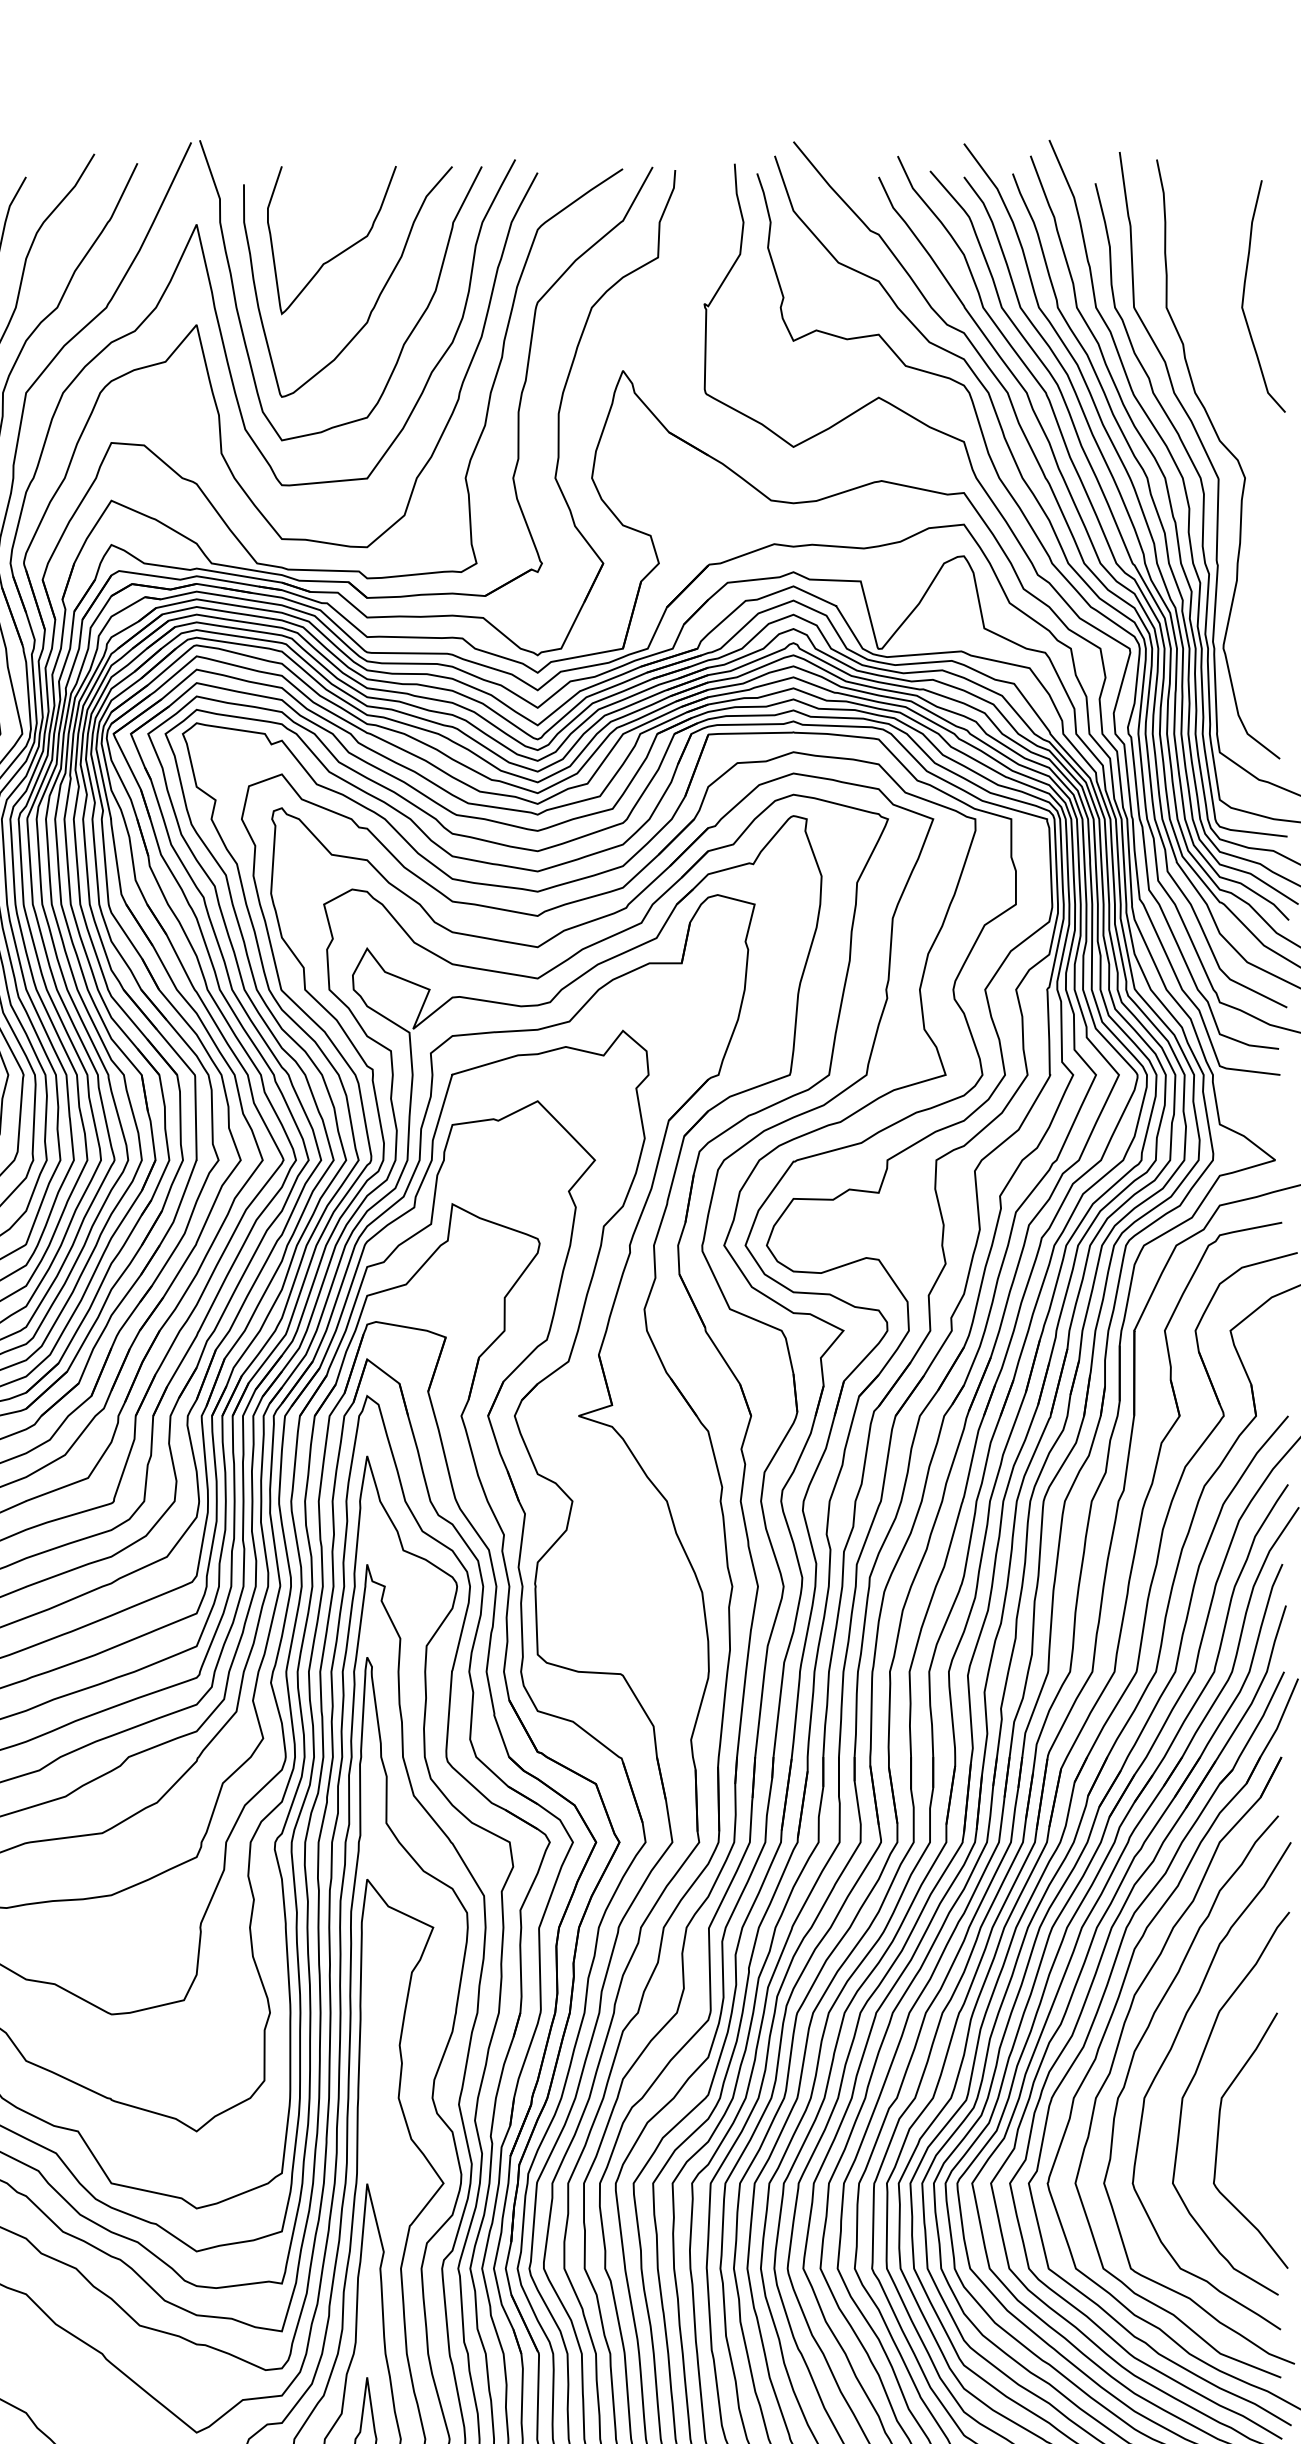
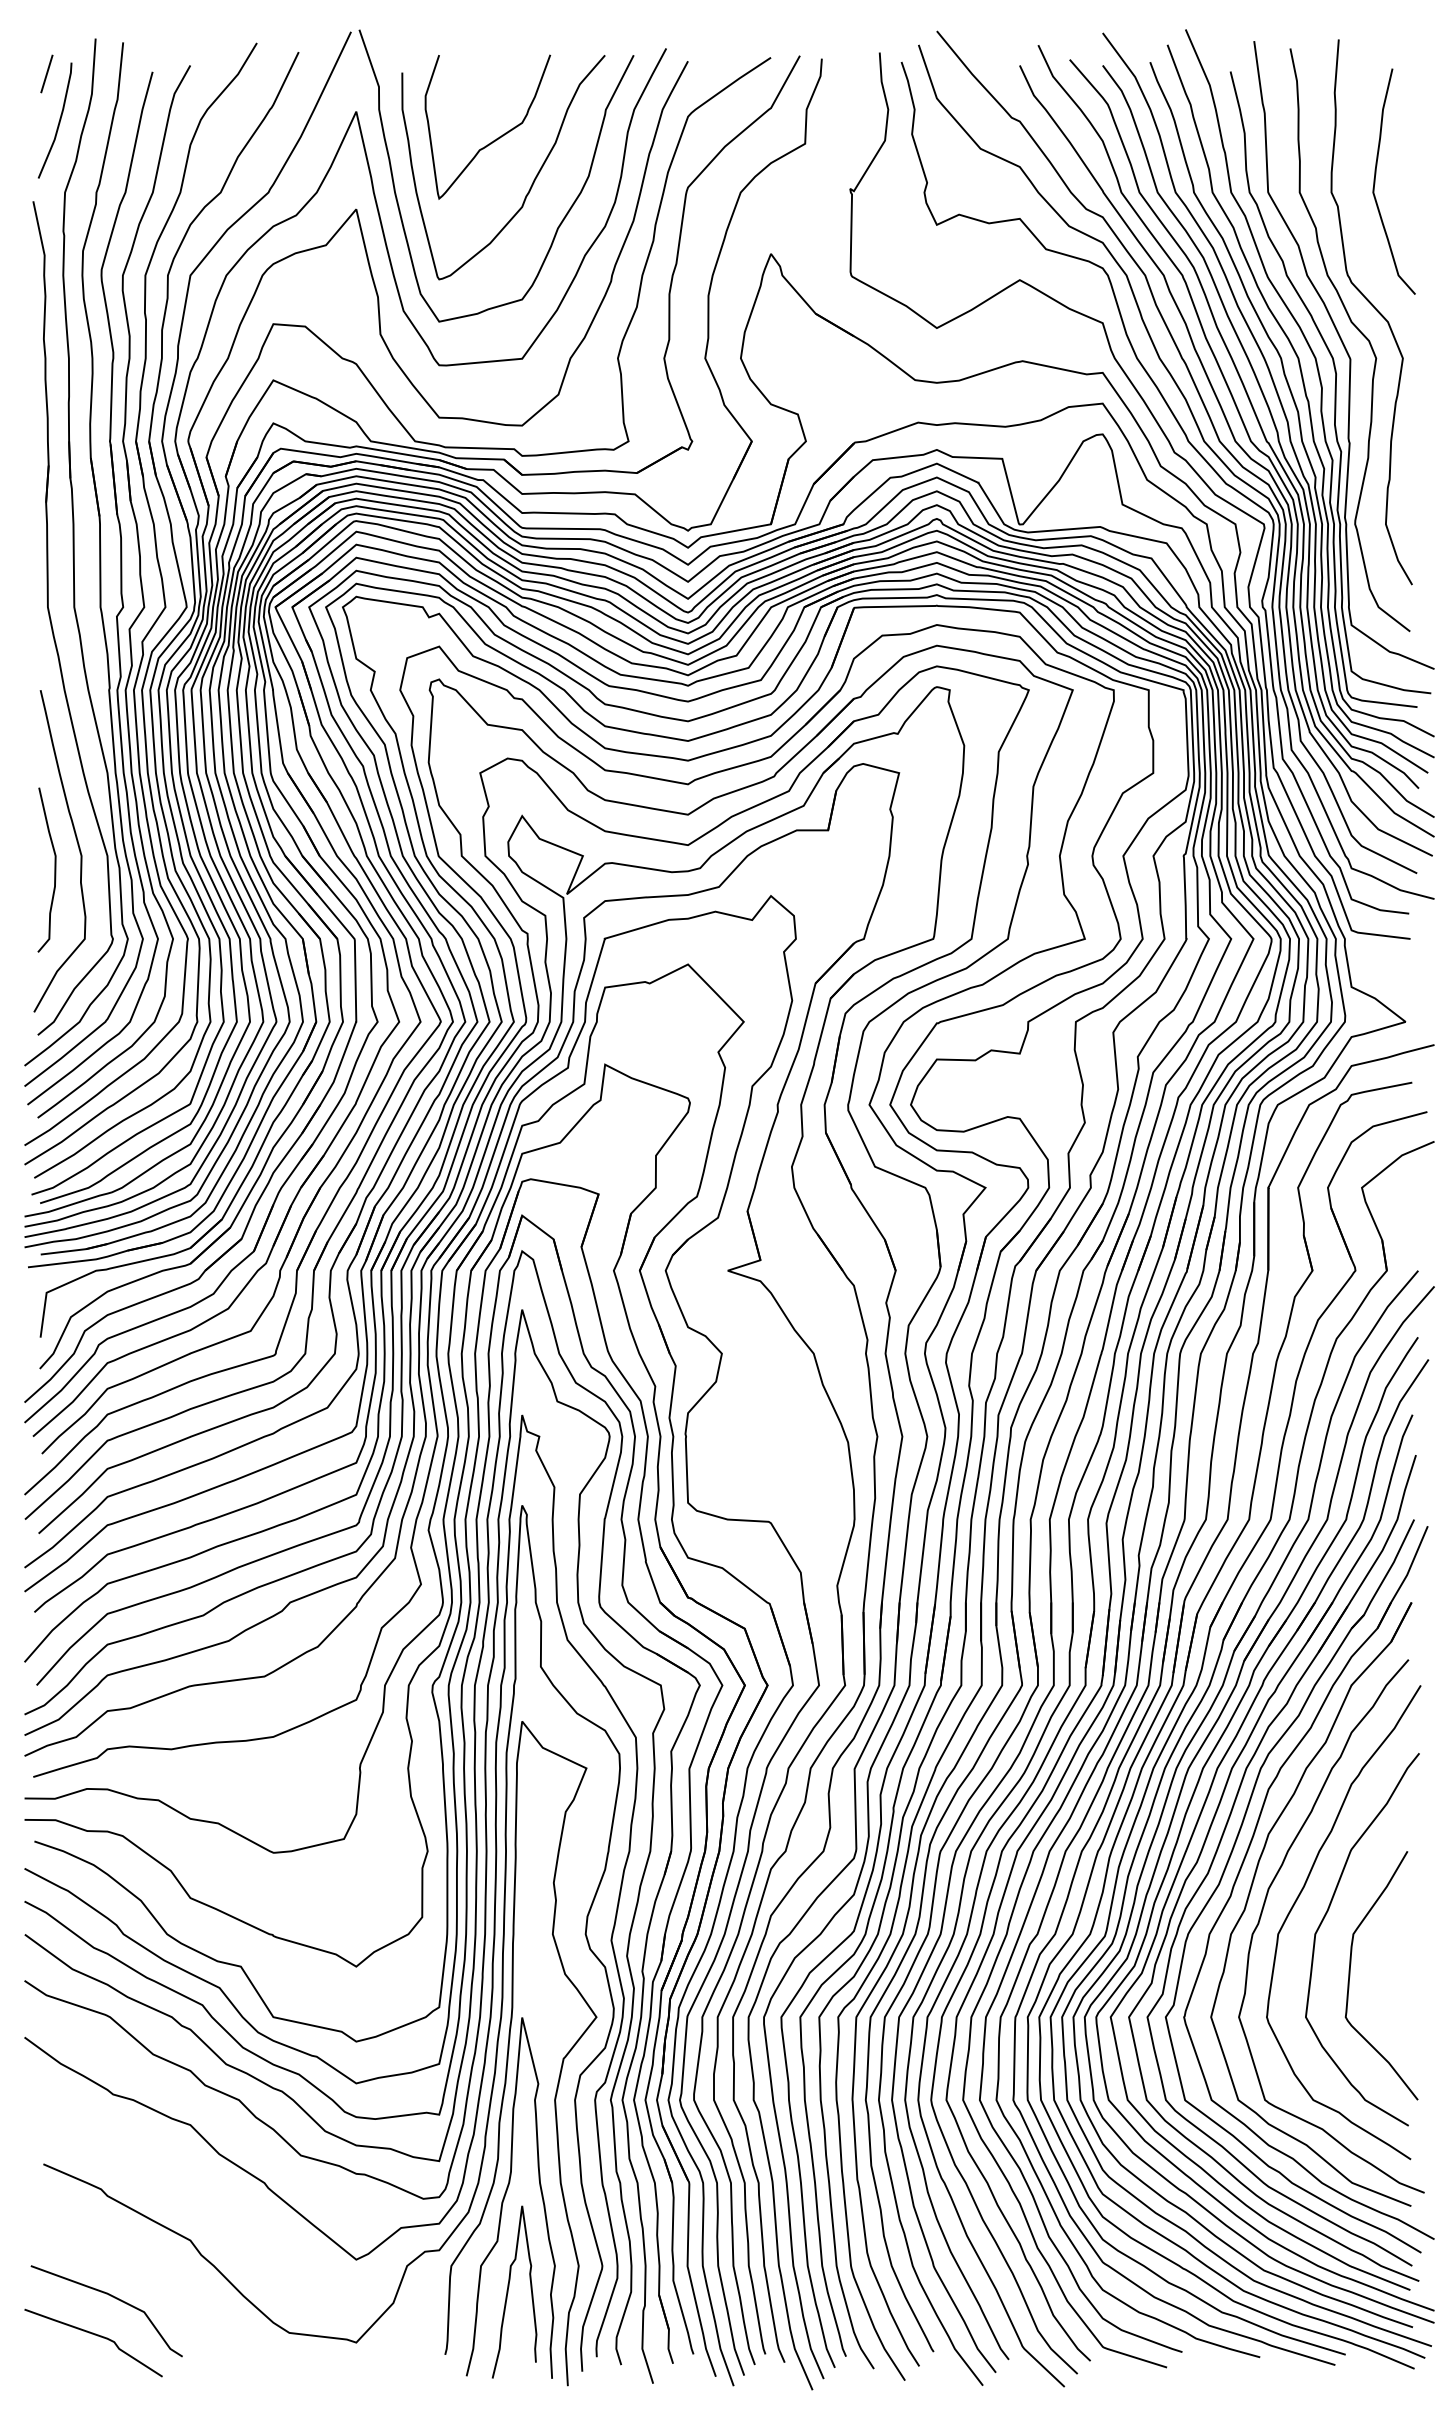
curve: (1243, 426) -> (1374, 308), added

